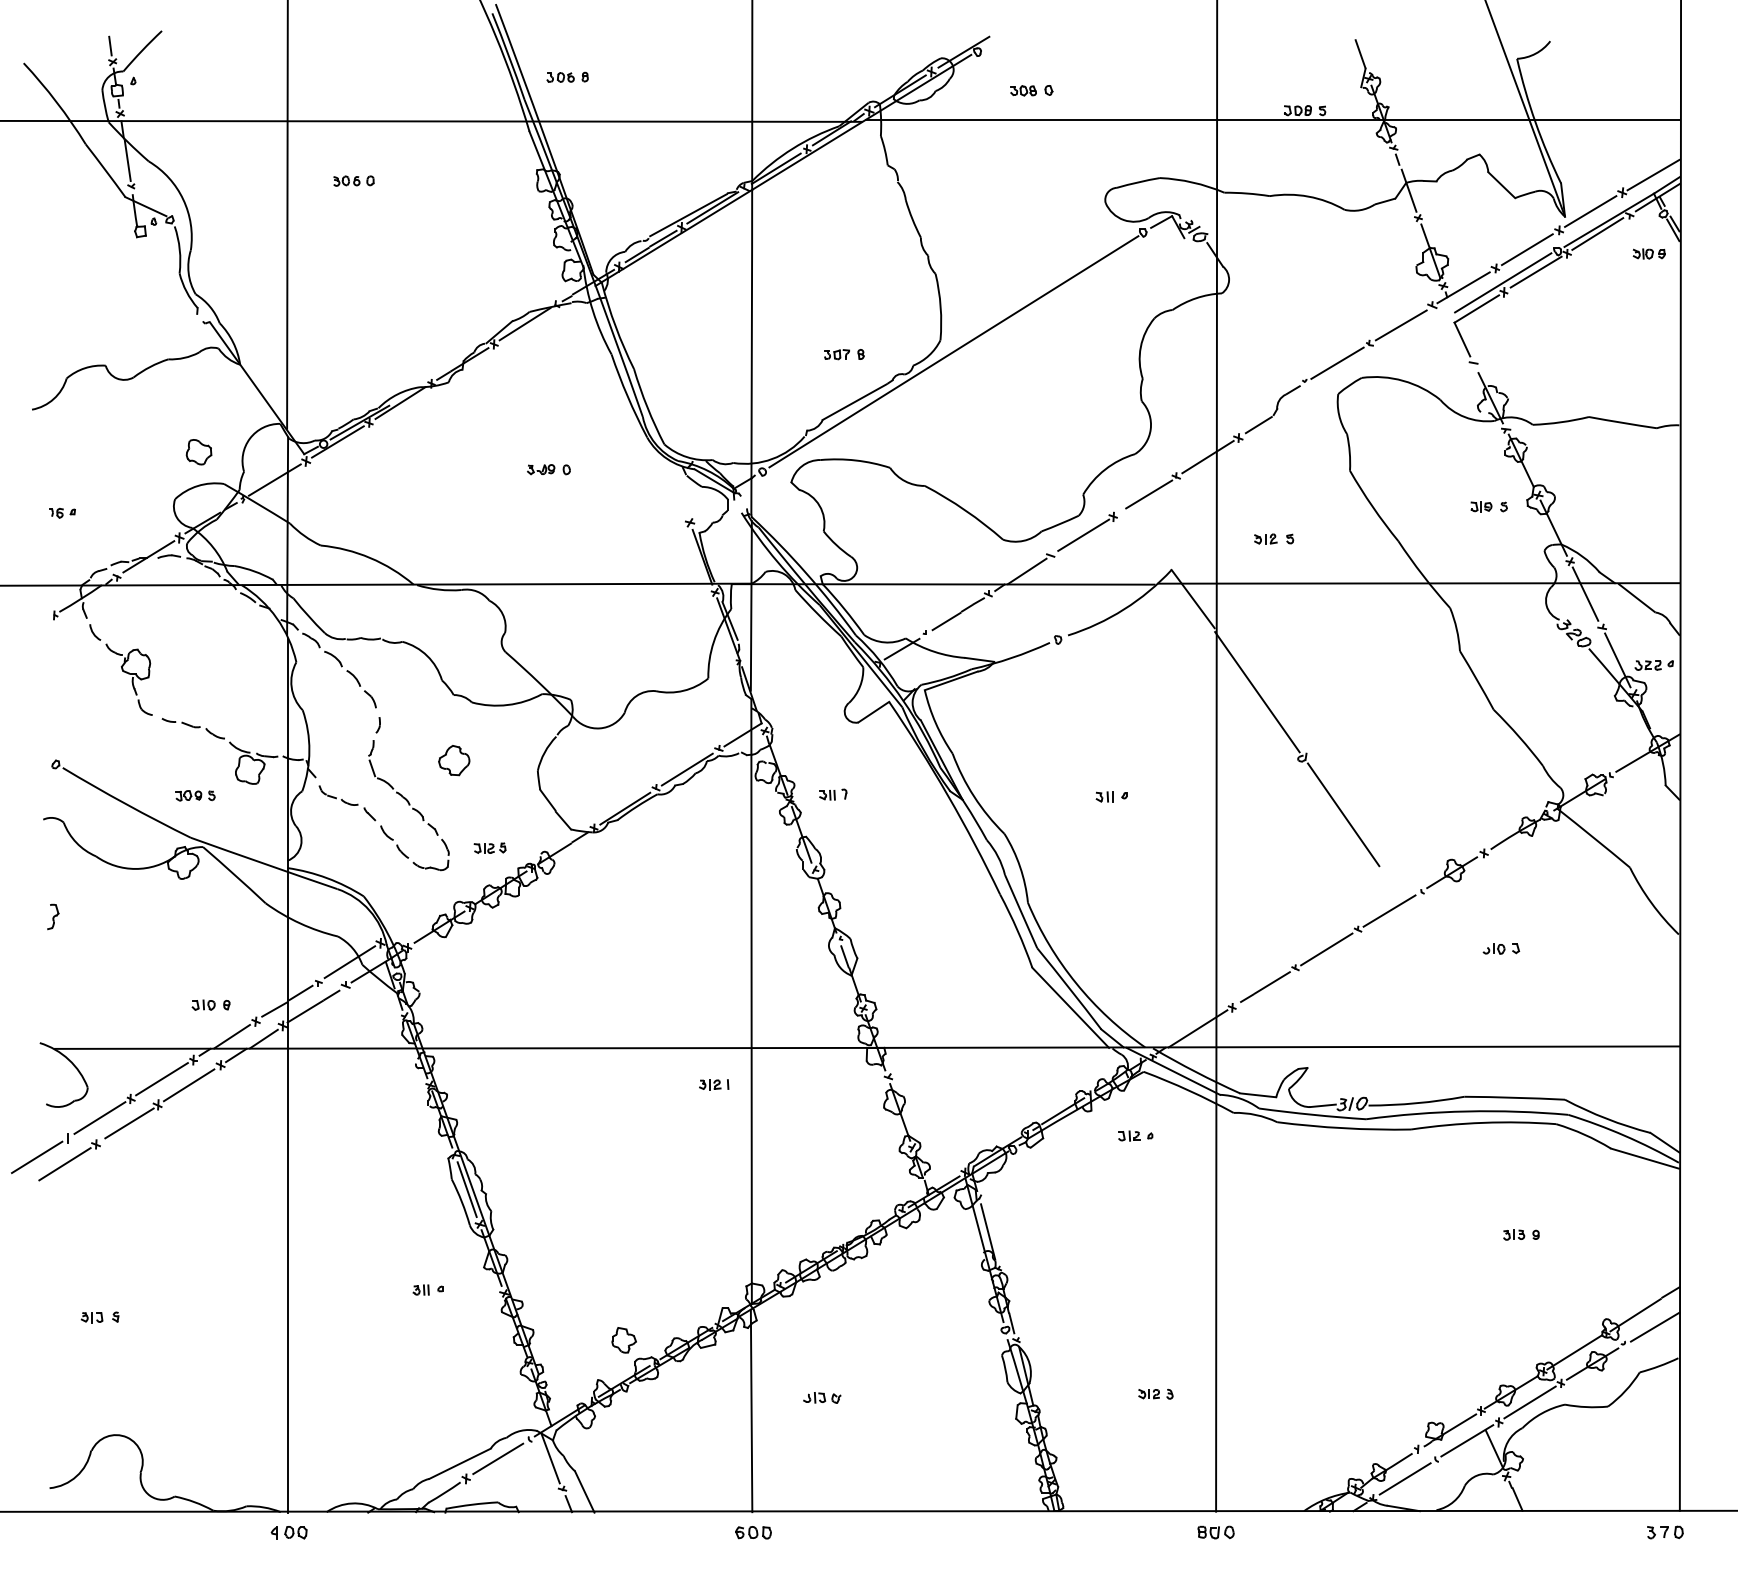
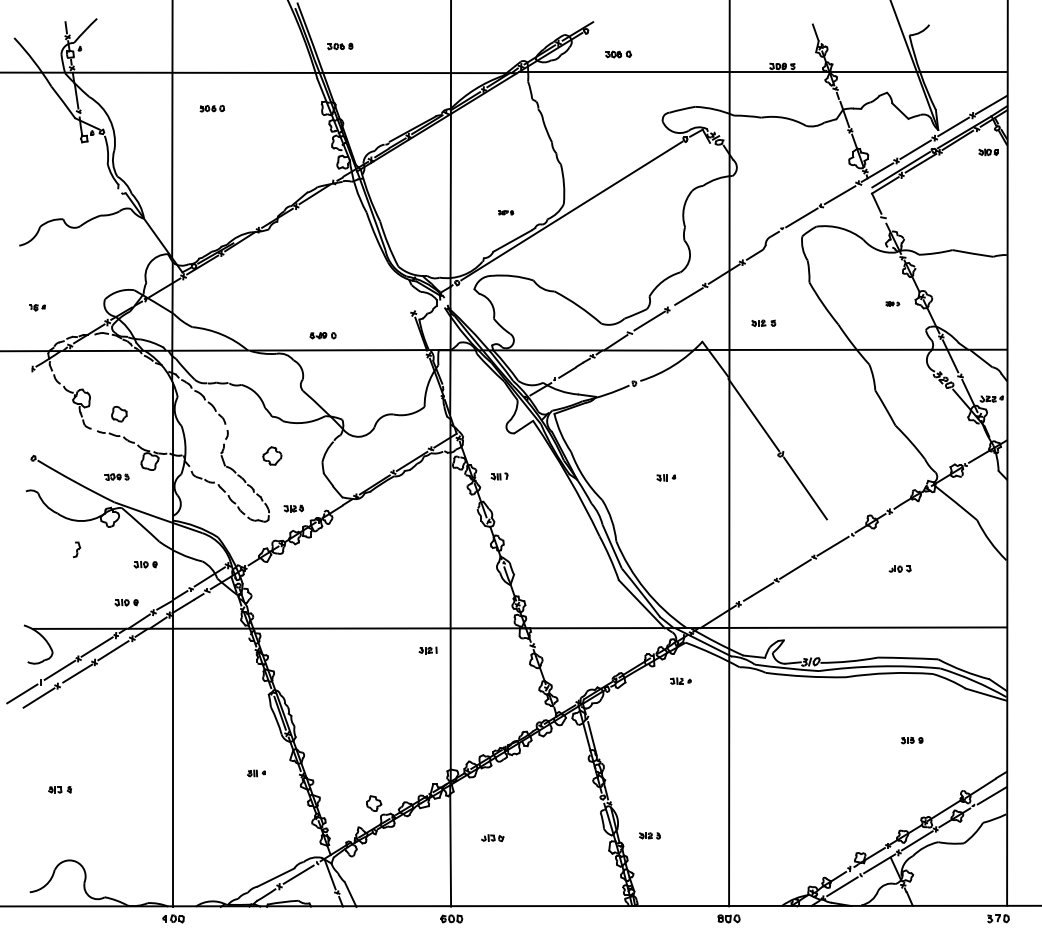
part: (843, 354) -> (505, 212), size x0.6
part: (199, 452) -> (119, 414), moved
part: (547, 469) -> (322, 335), moved
part: (1488, 506) -> (892, 303), size x0.6
part: (54, 916) -> (77, 549), moved
part: (242, 941) -> (145, 564), added
part: (1155, 1393) -> (649, 835), moved

